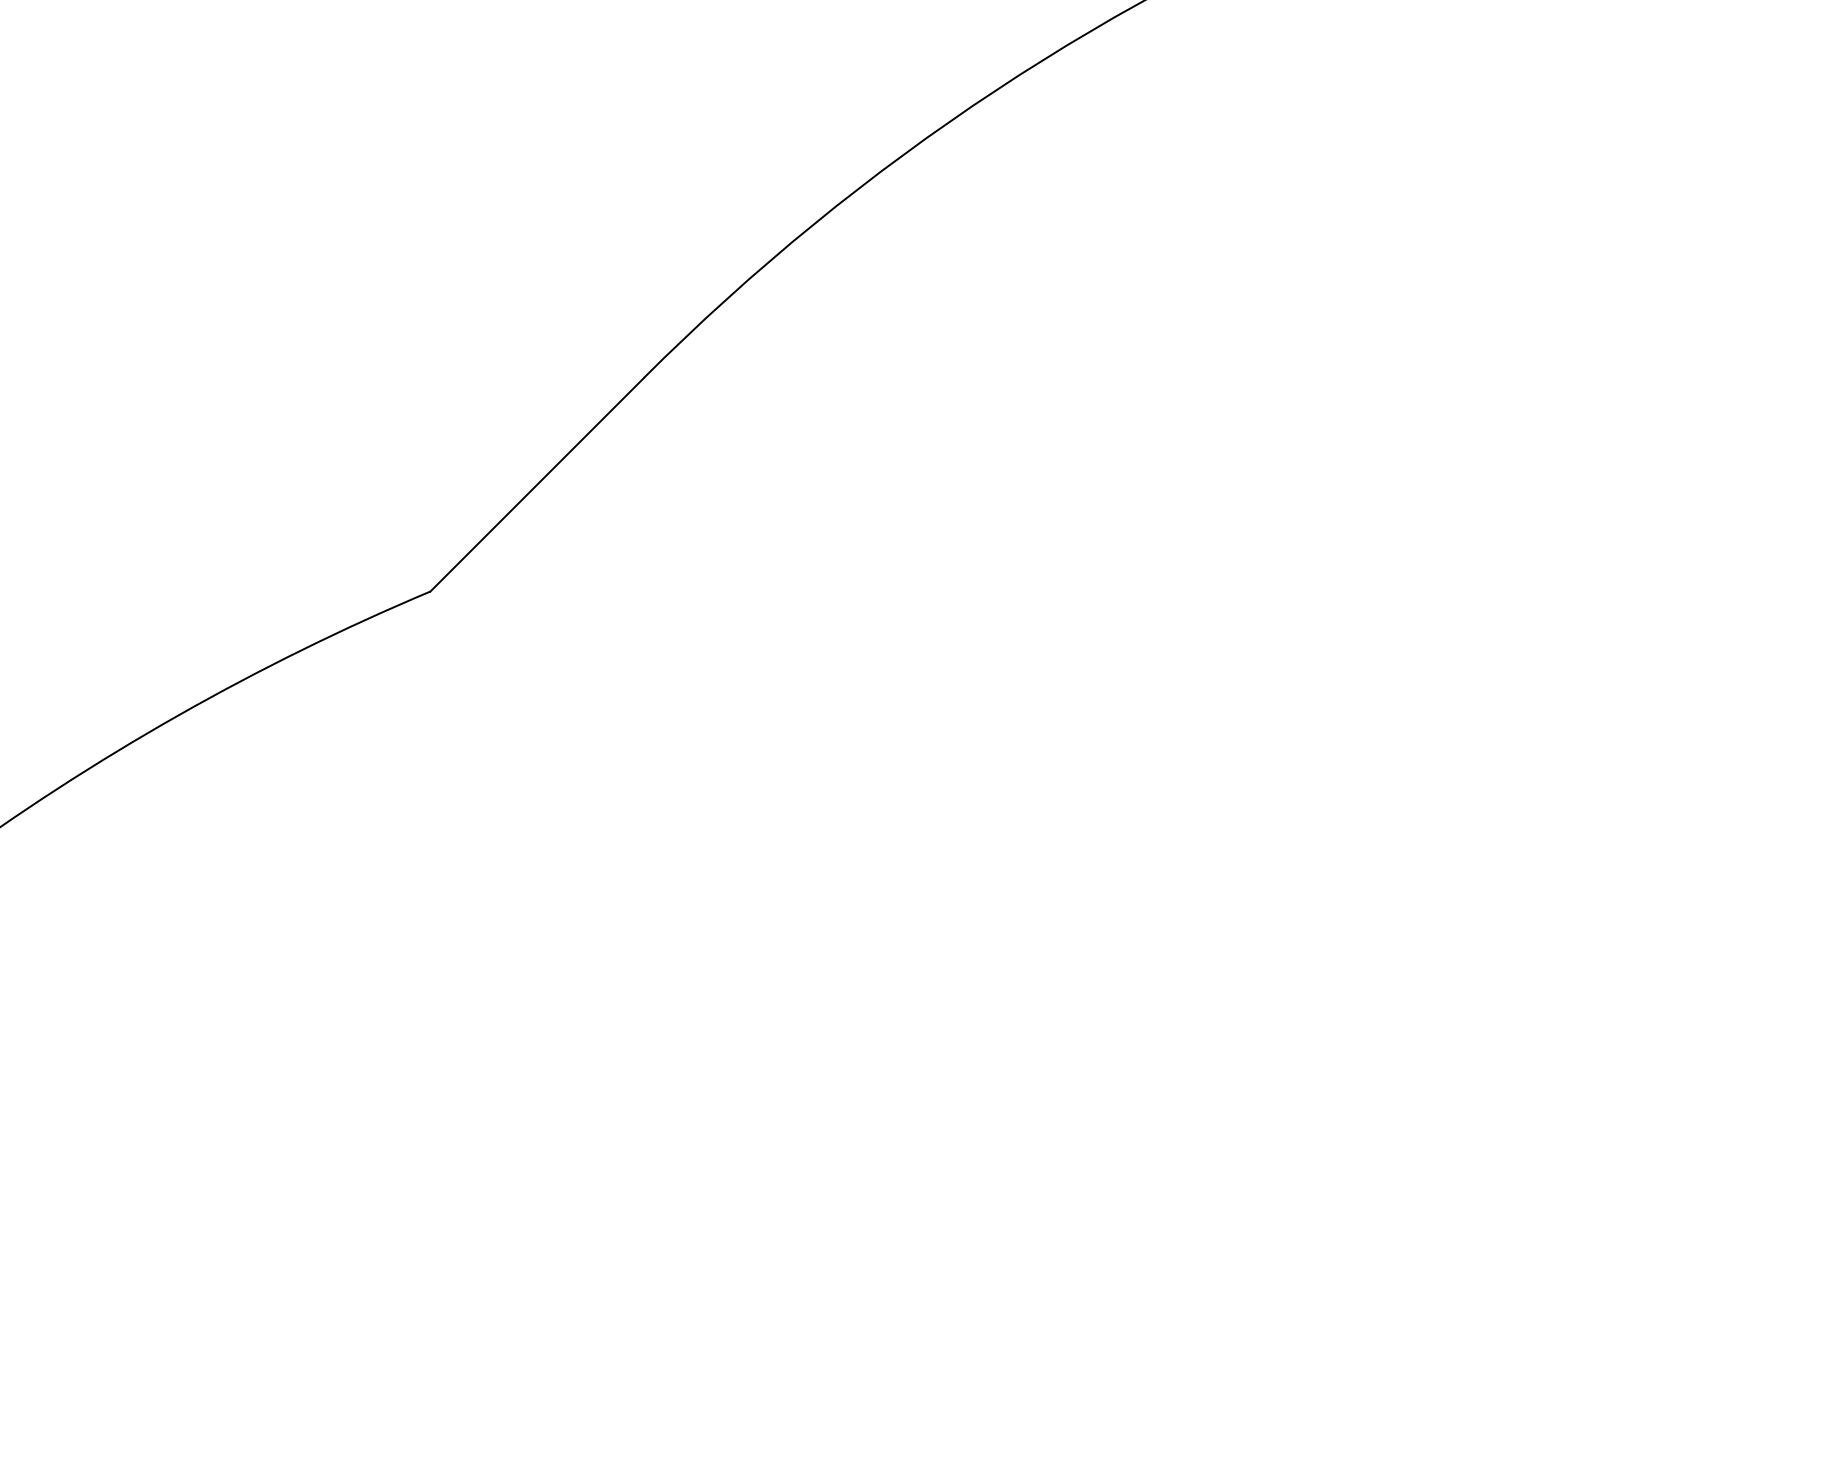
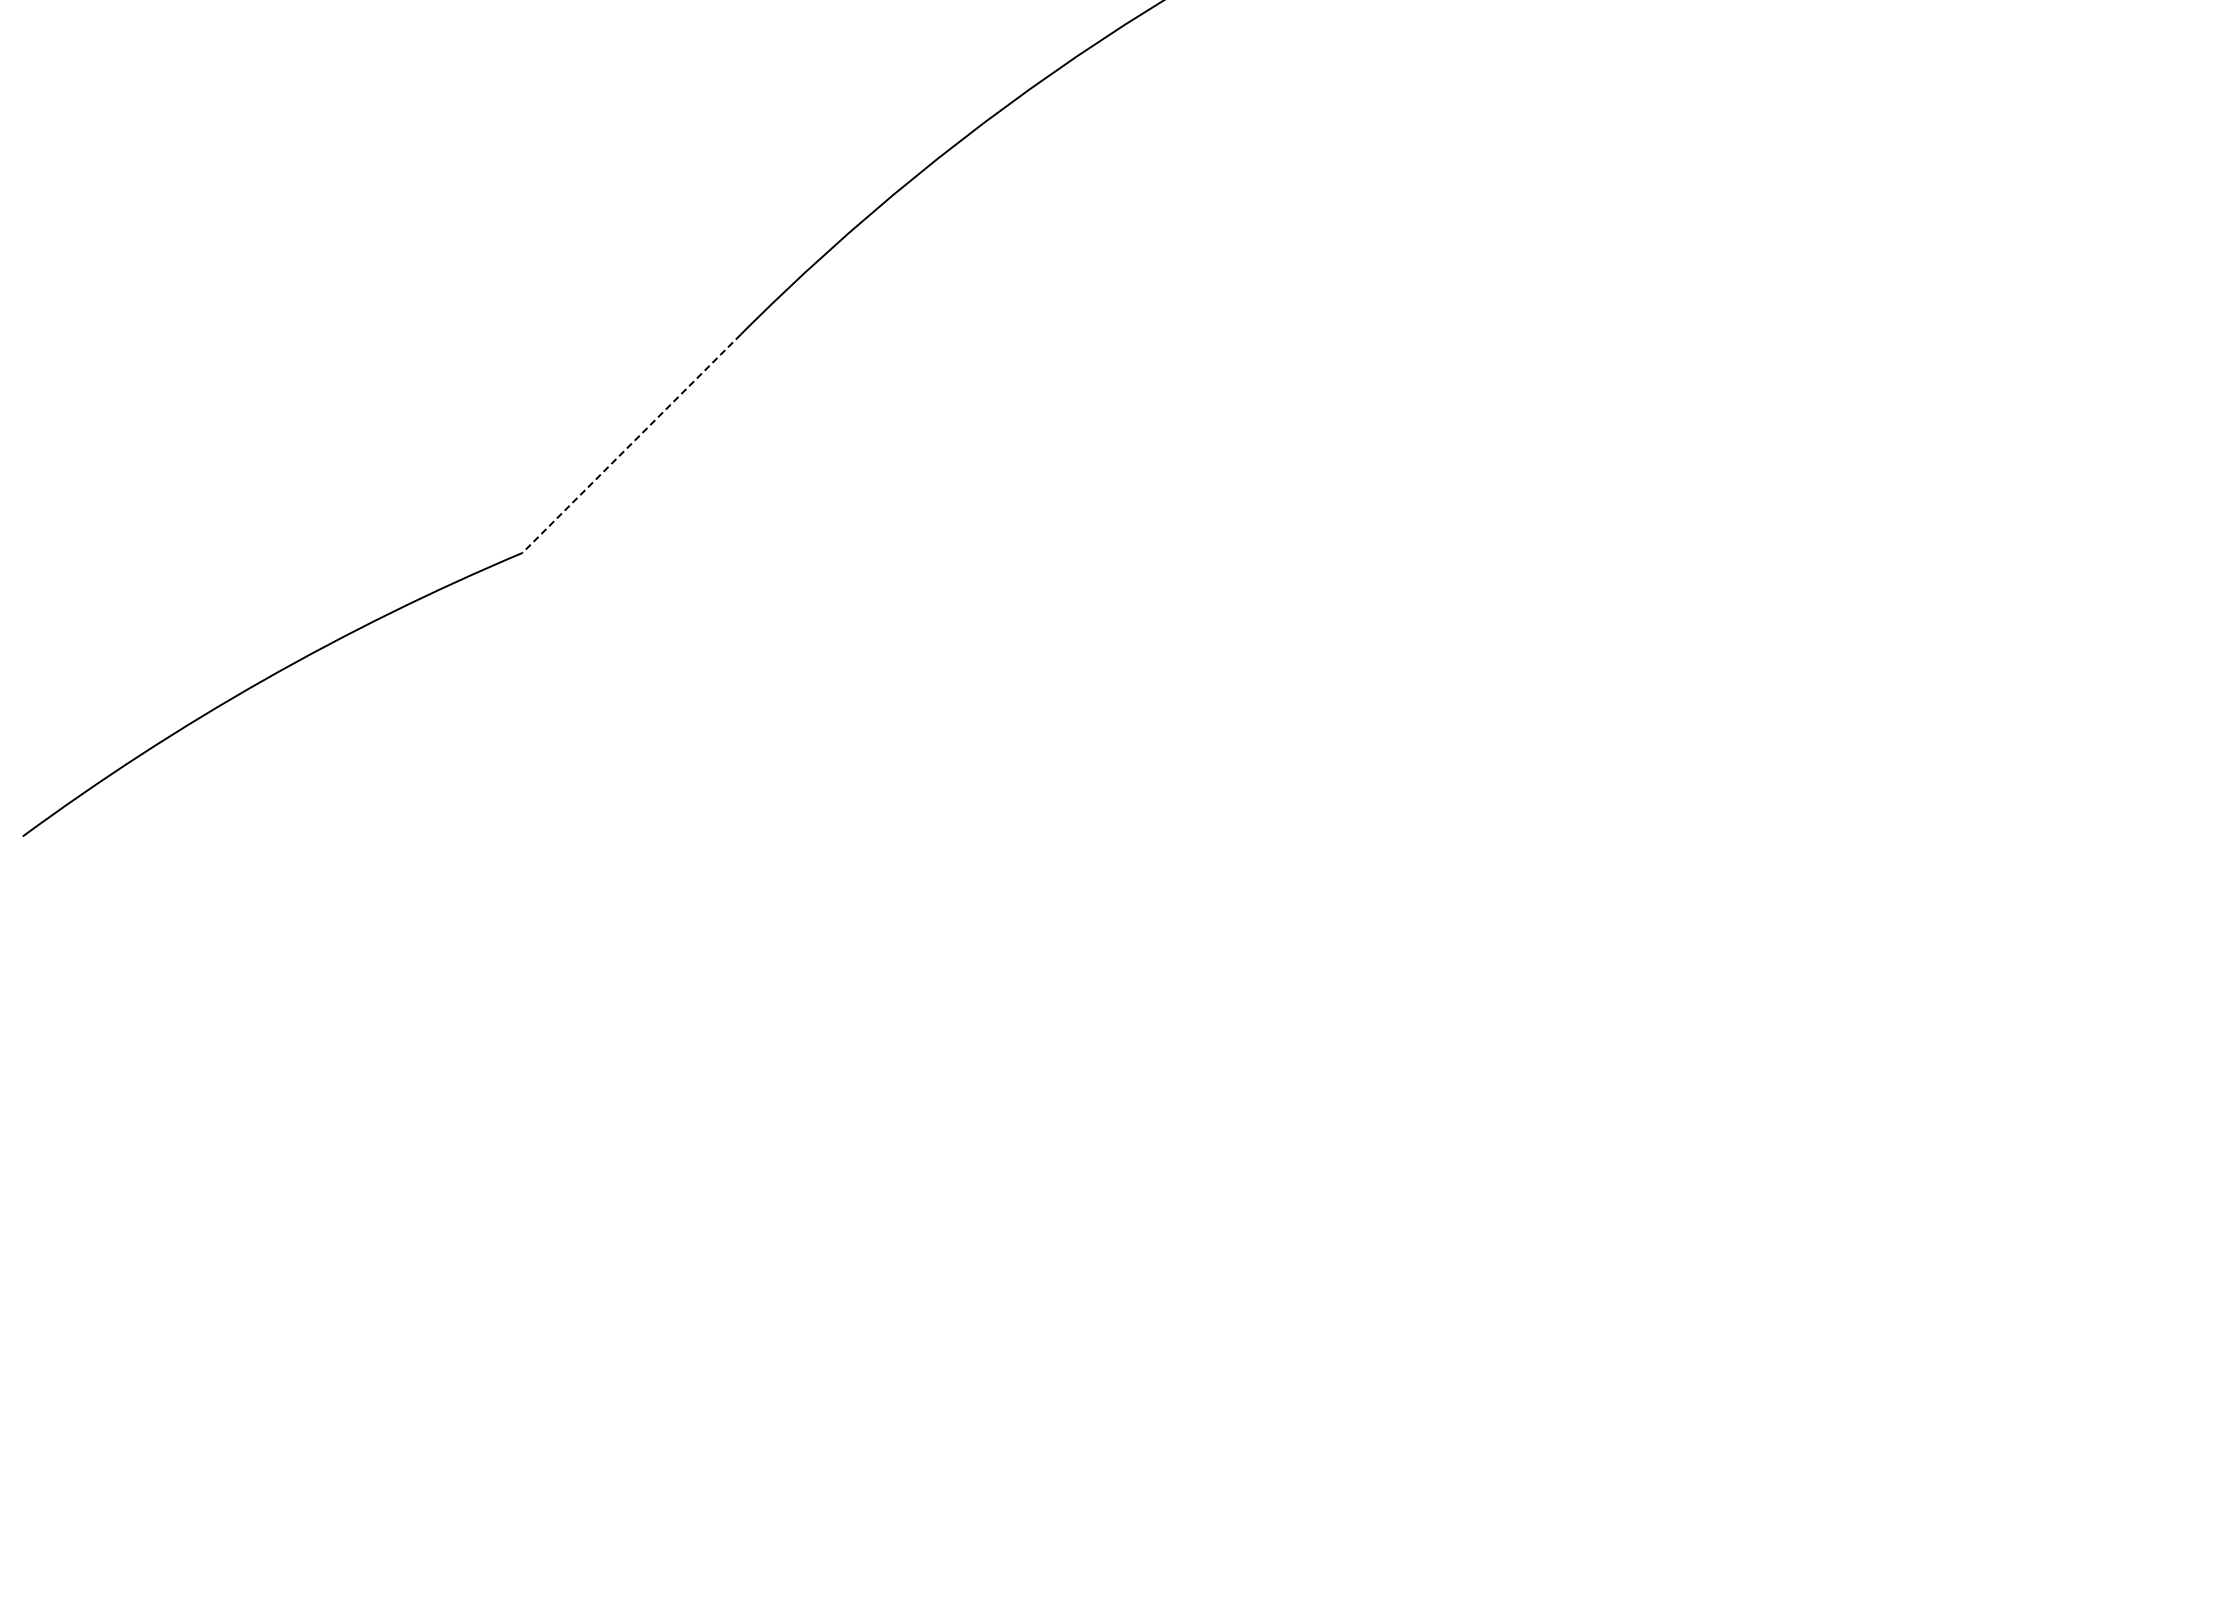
line: (537, 485) -> (631, 444), solid -> dashed

